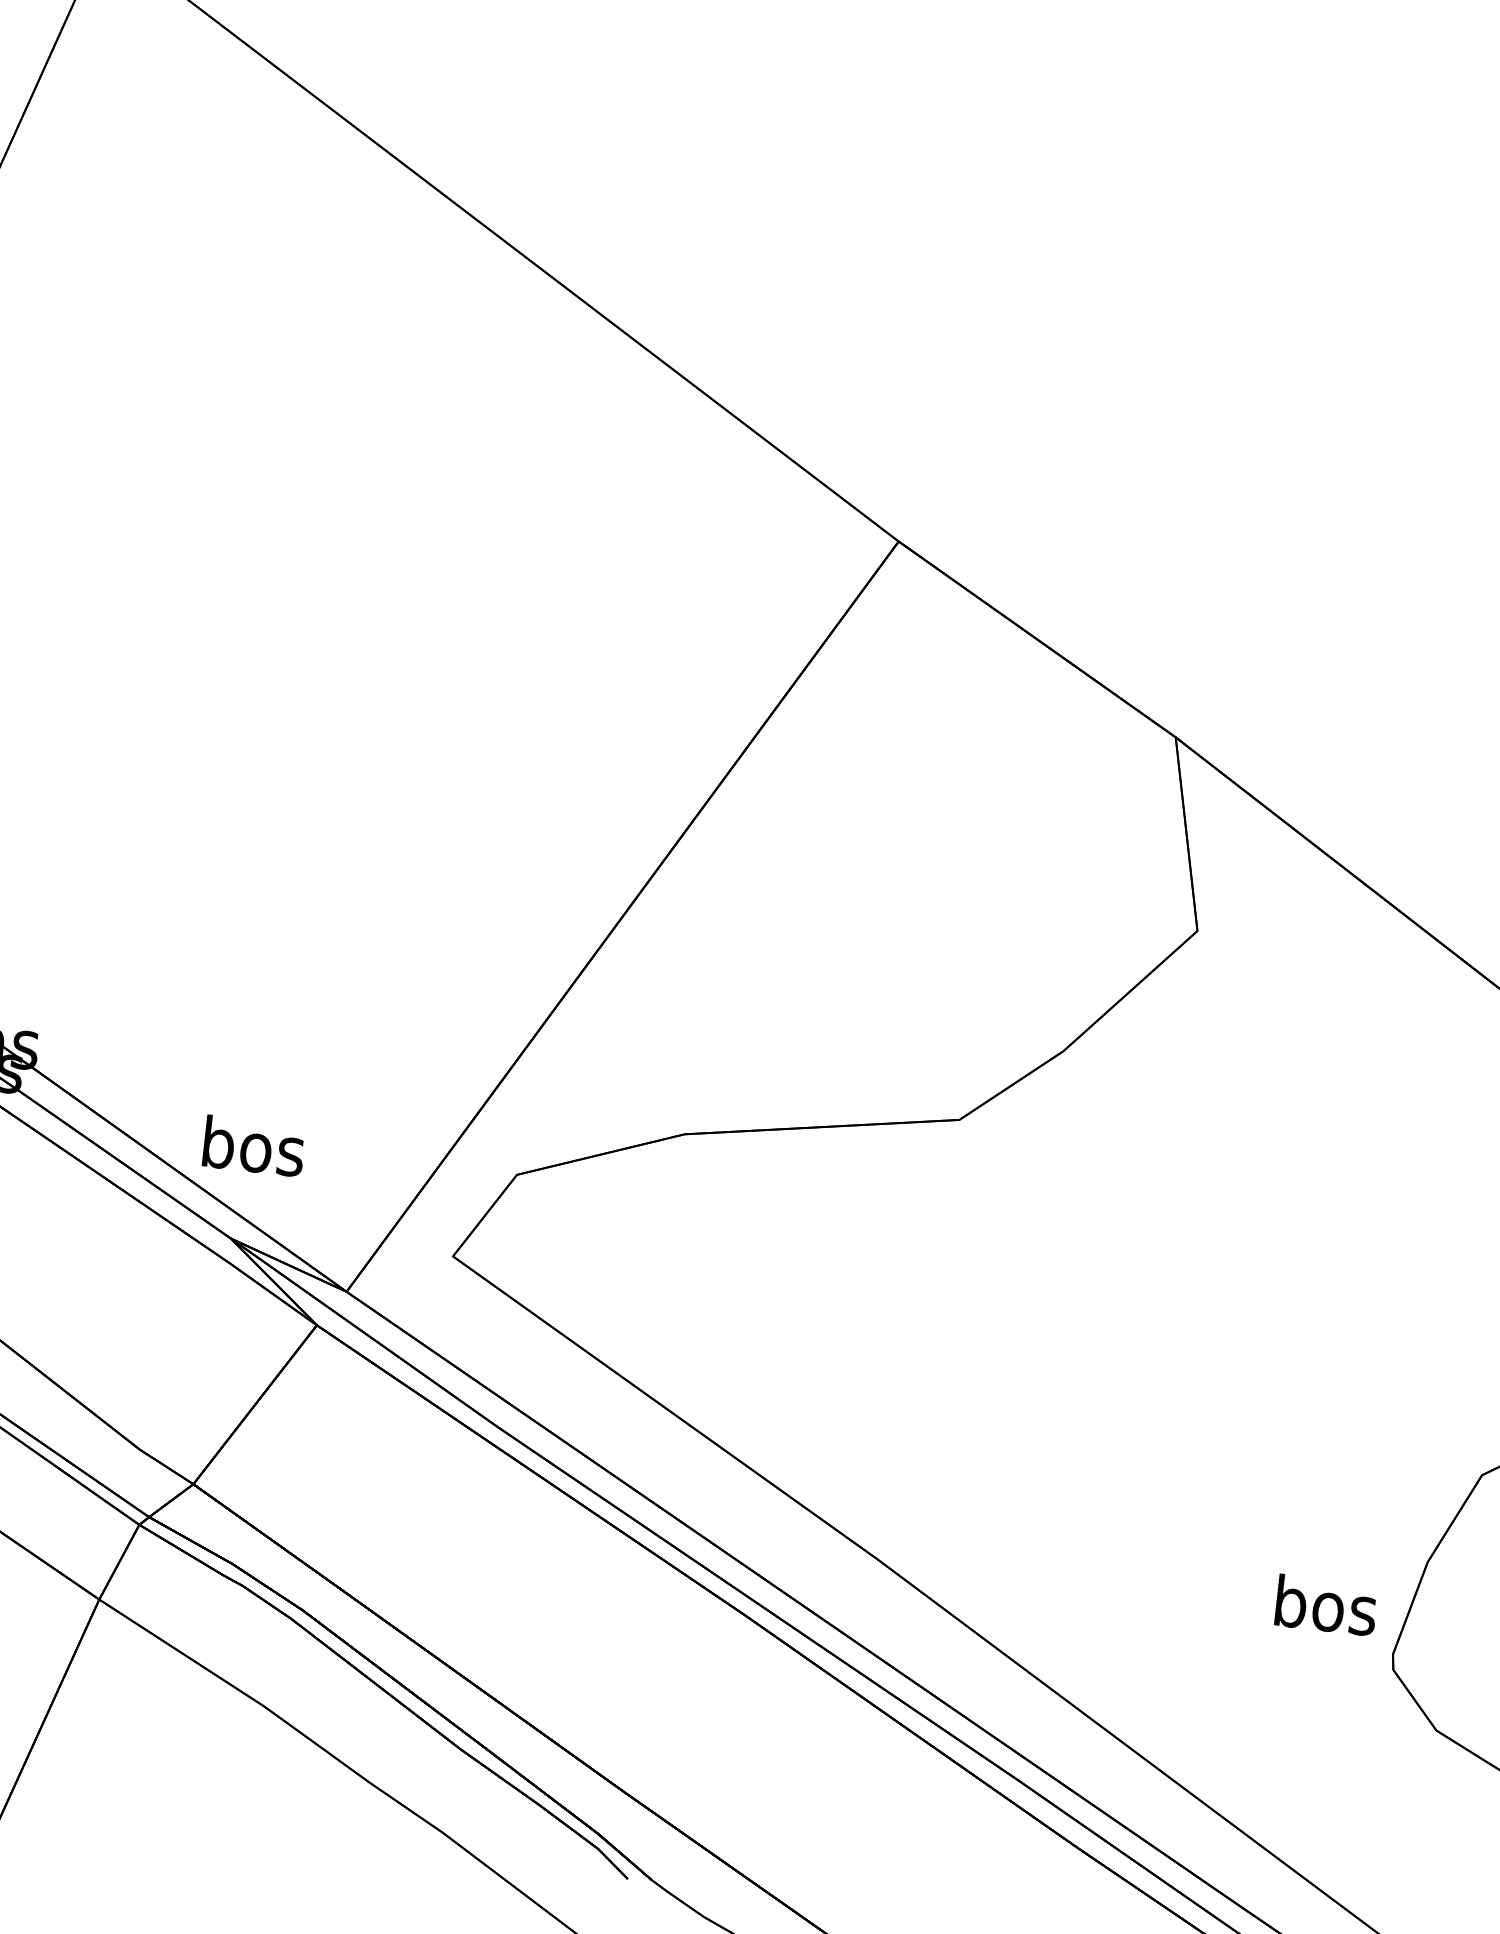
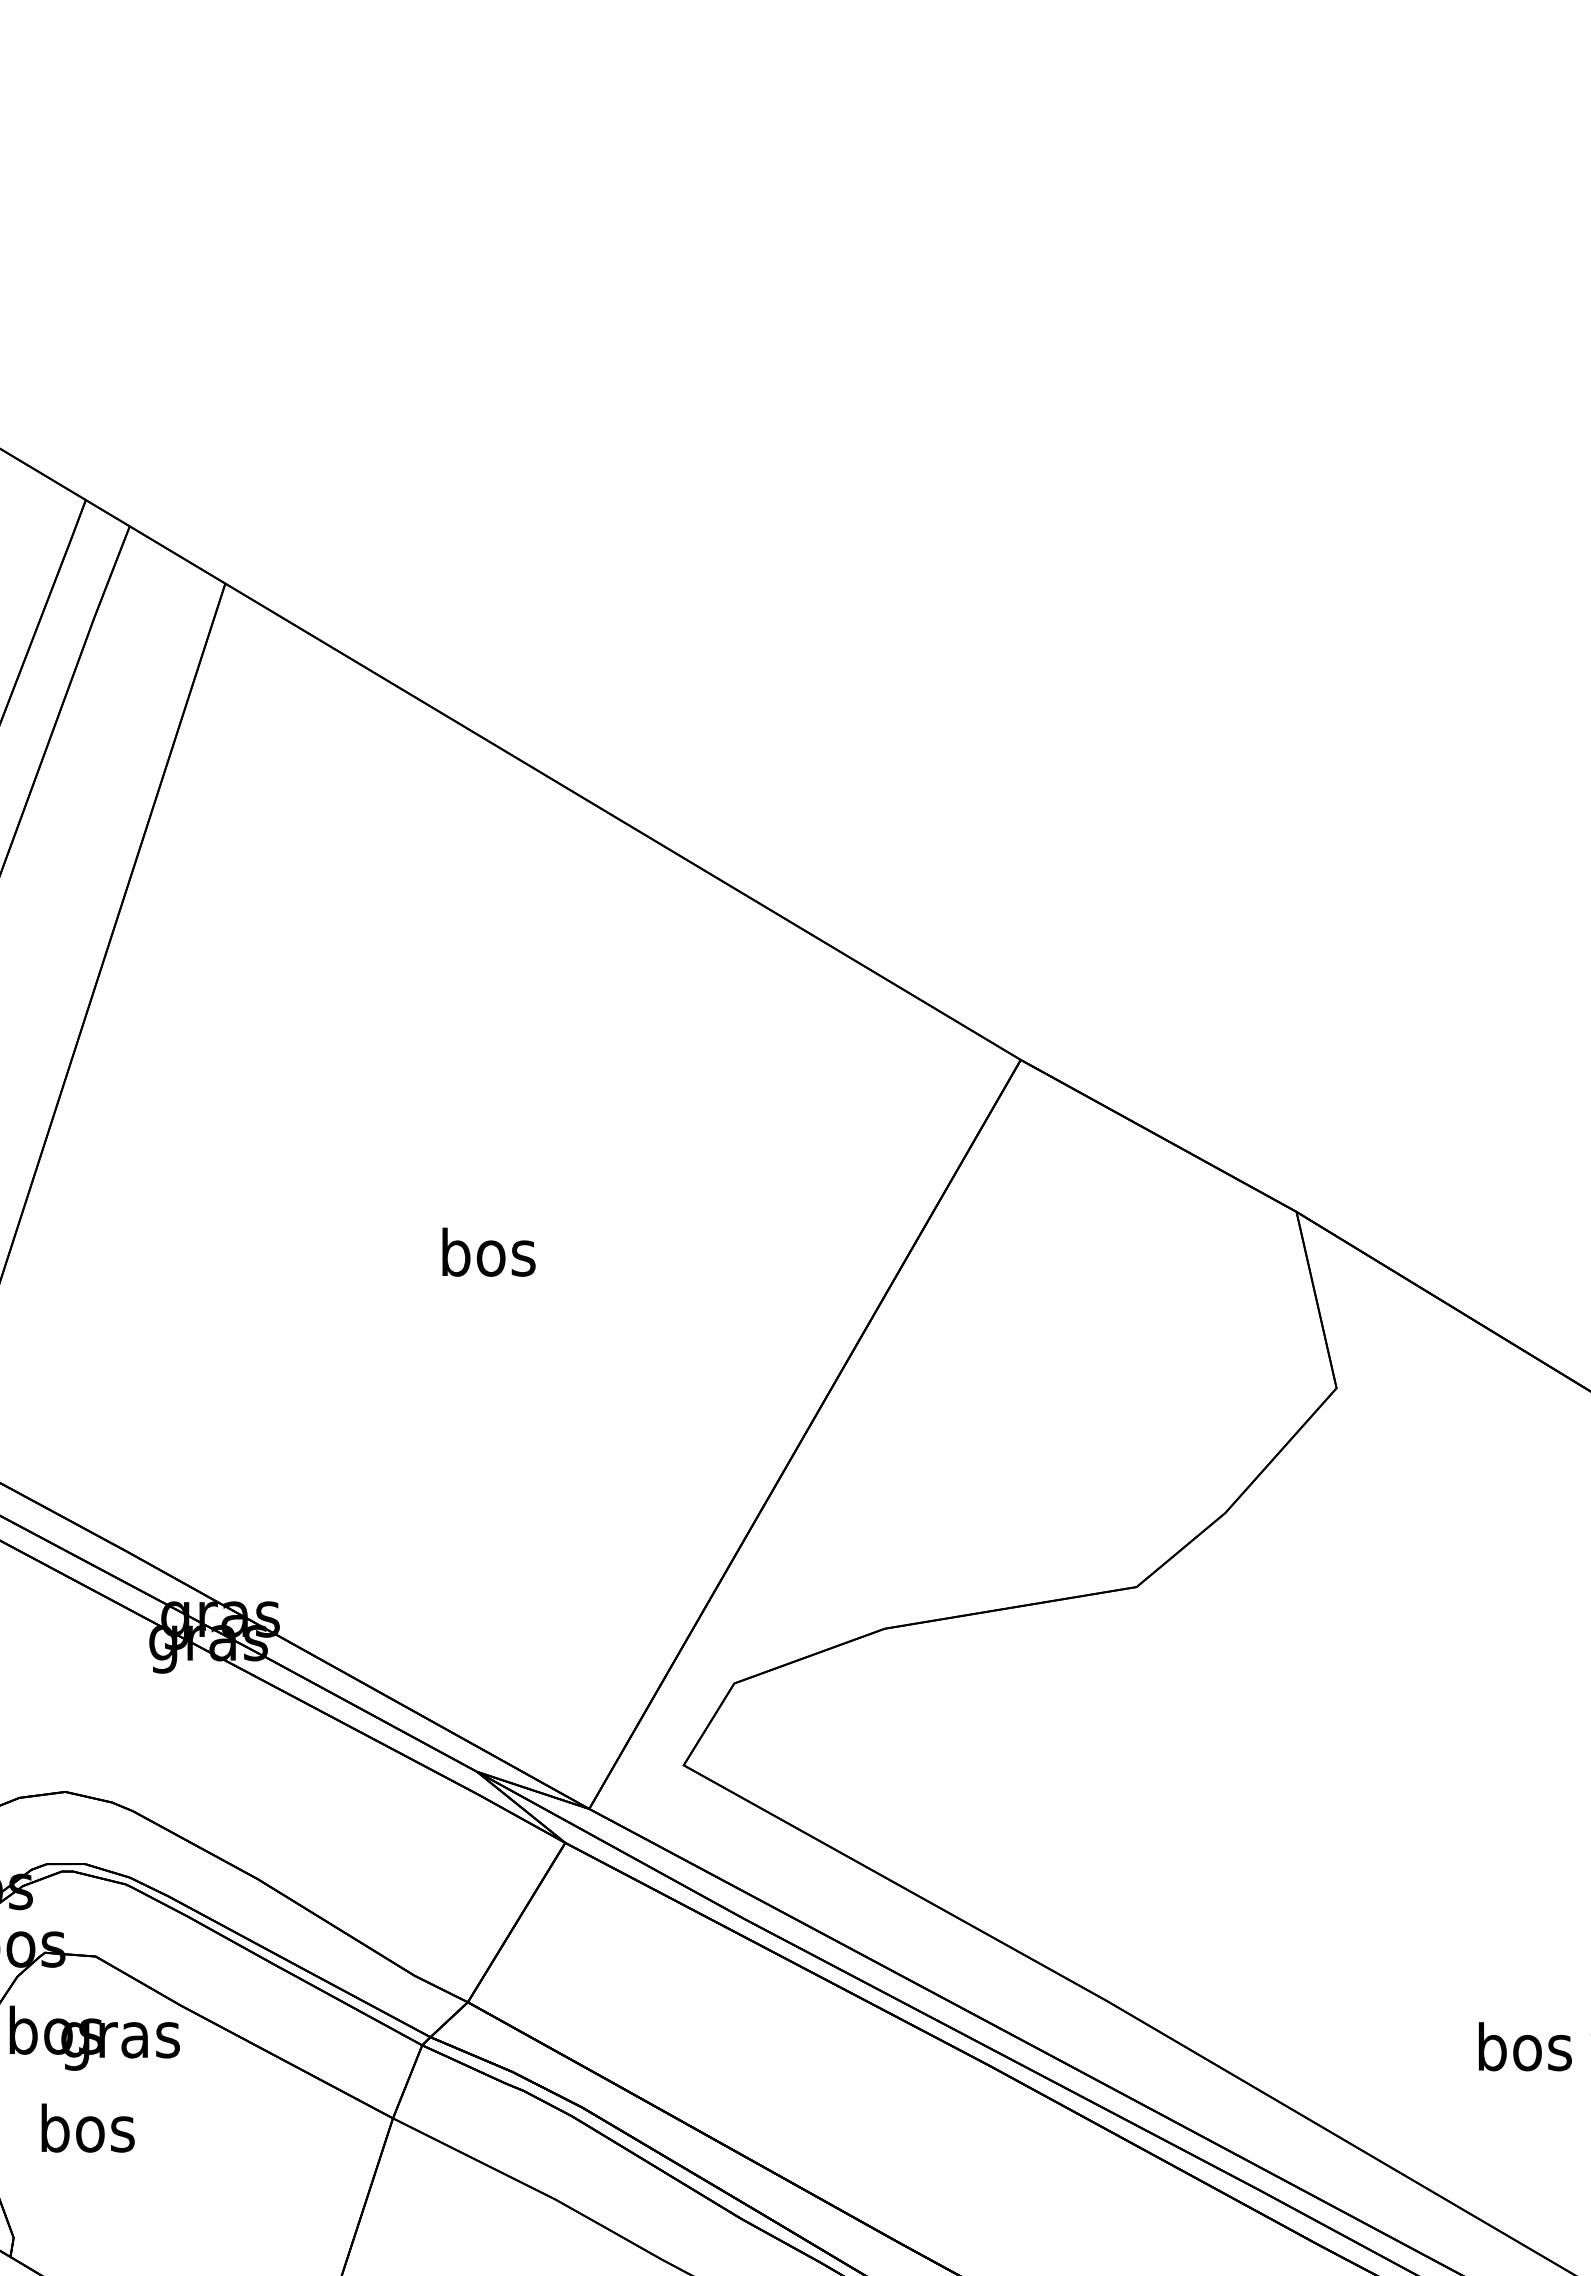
text: (253, 1145) -> (488, 1251), moved
text: (1326, 1605) -> (1525, 2046), moved

